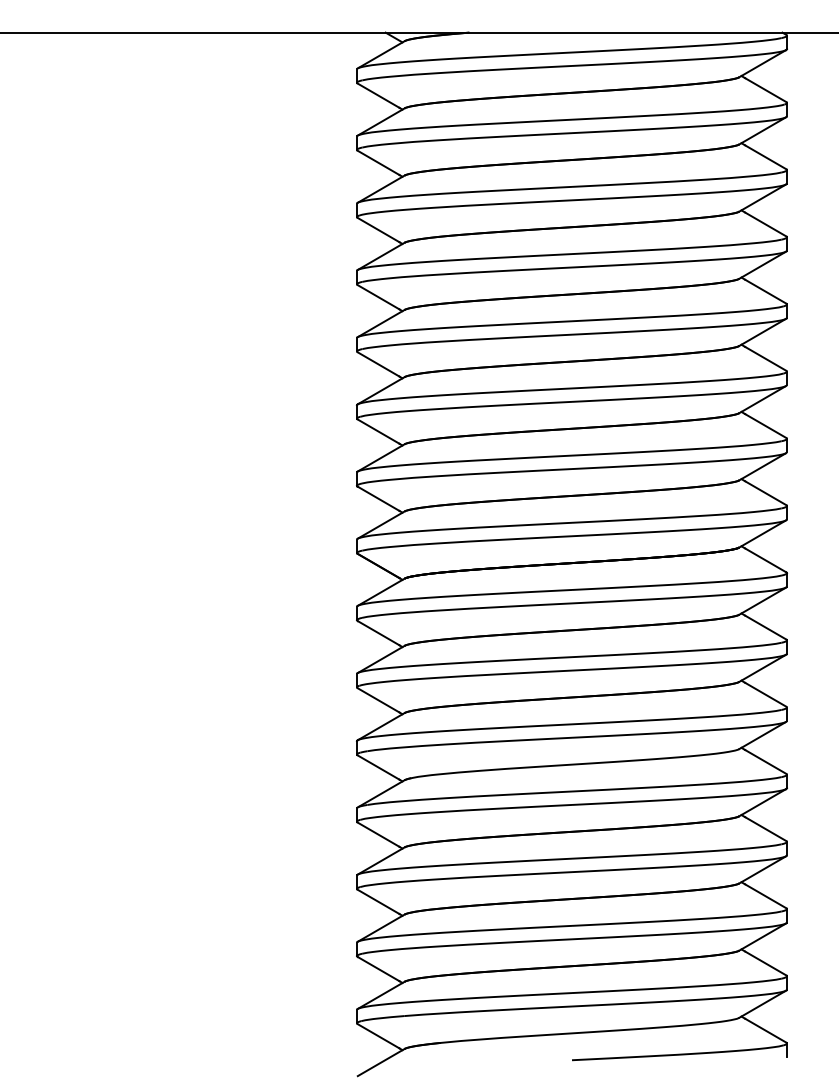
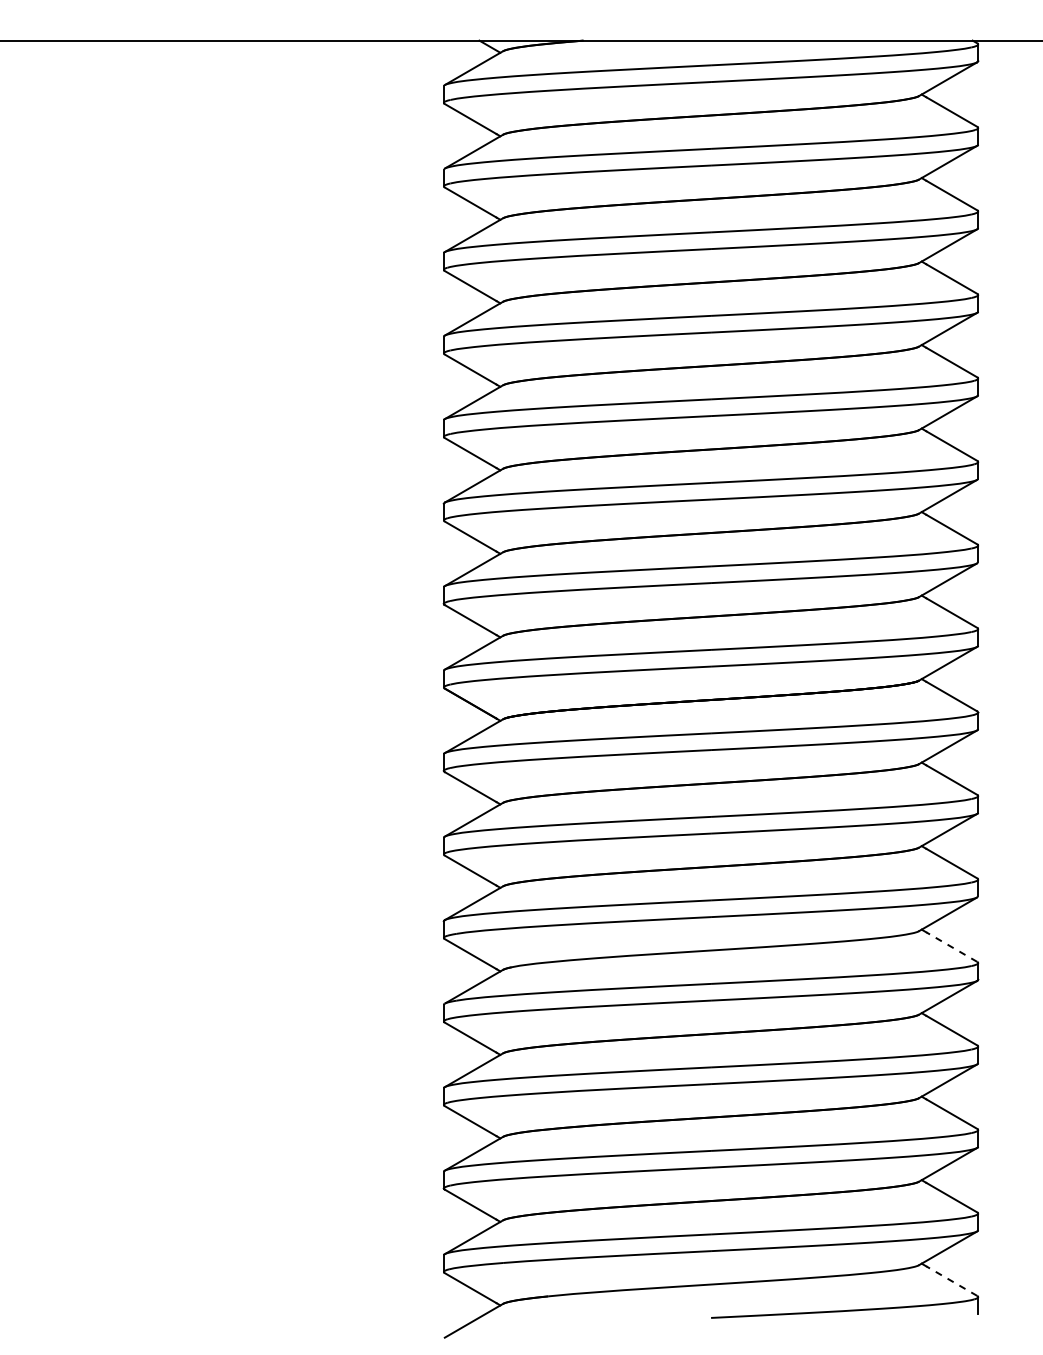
line: (765, 762) -> (951, 947), solid -> dashed
line: (765, 1030) -> (951, 1281), solid -> dashed

